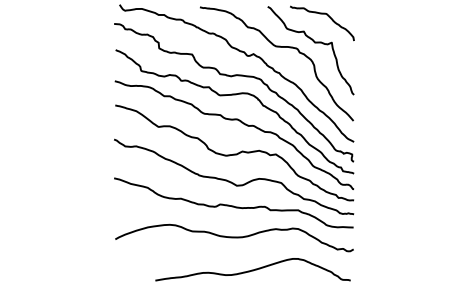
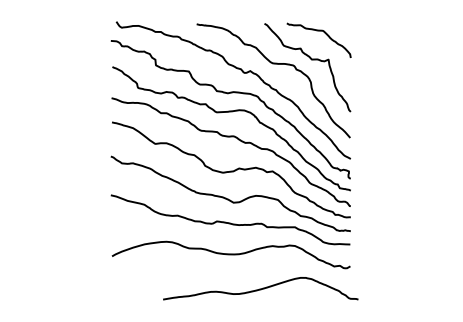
curve: (252, 269) -> (260, 288), moved

